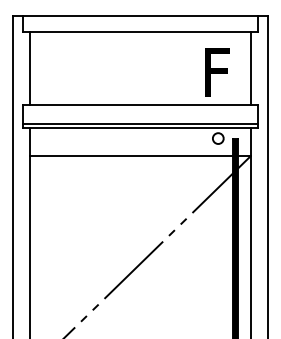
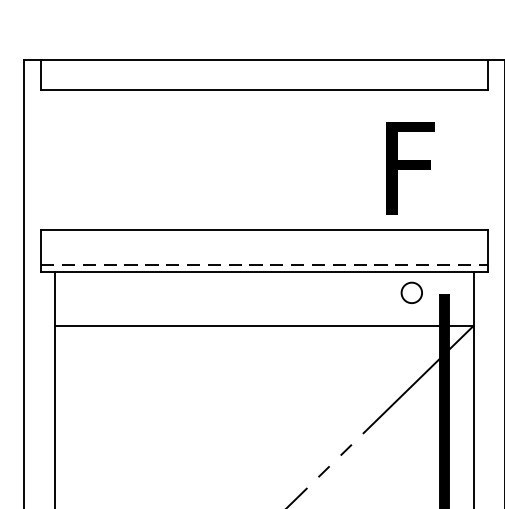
line: (29, 68) -> (54, 160), removed
line: (251, 68) -> (474, 160), removed
line: (140, 123) -> (264, 264), solid -> dashed

